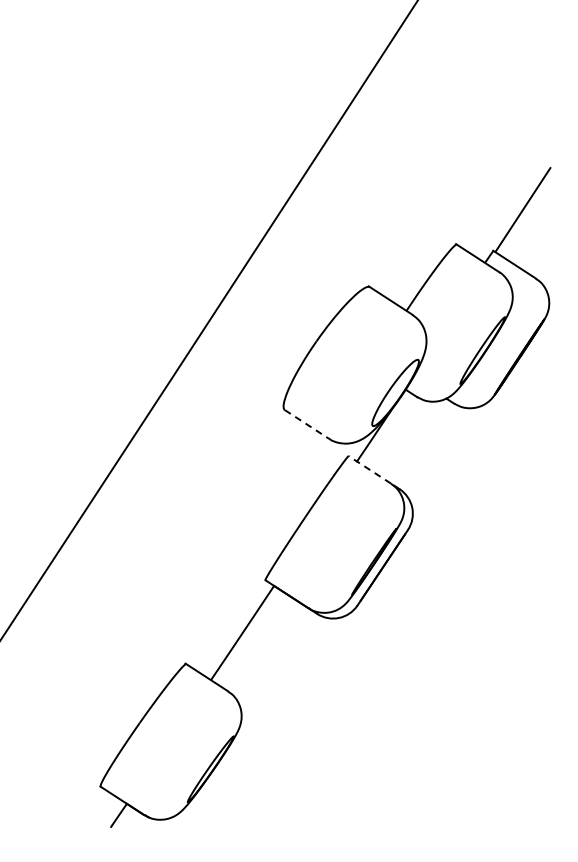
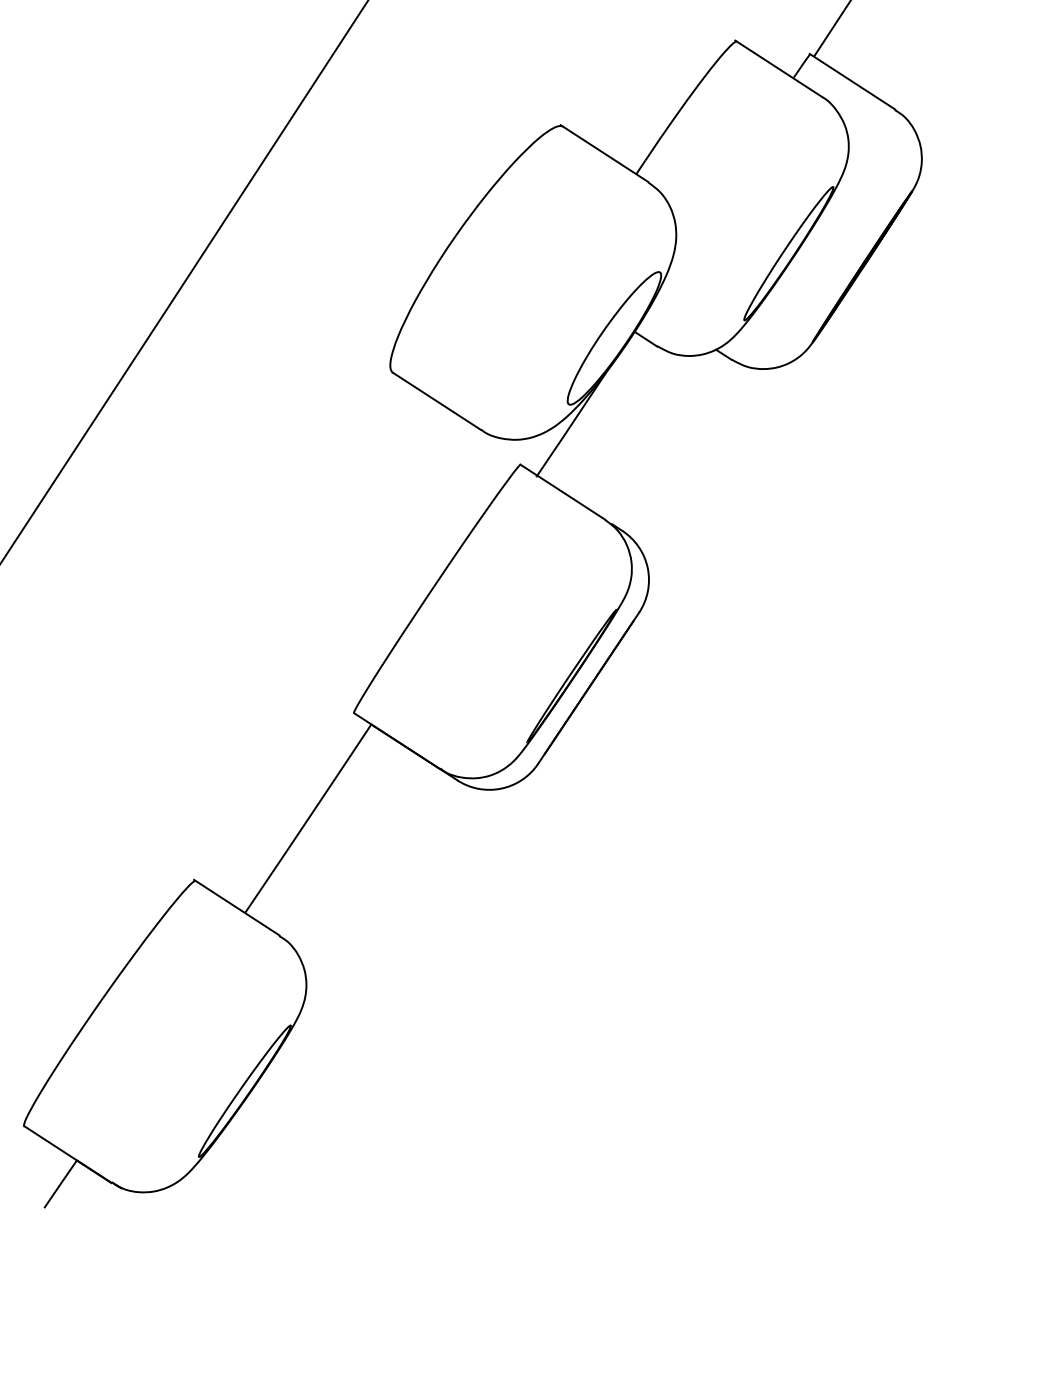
line: (307, 424) -> (438, 401), dashed -> solid
line: (369, 469) -> (562, 491), dashed -> solid

